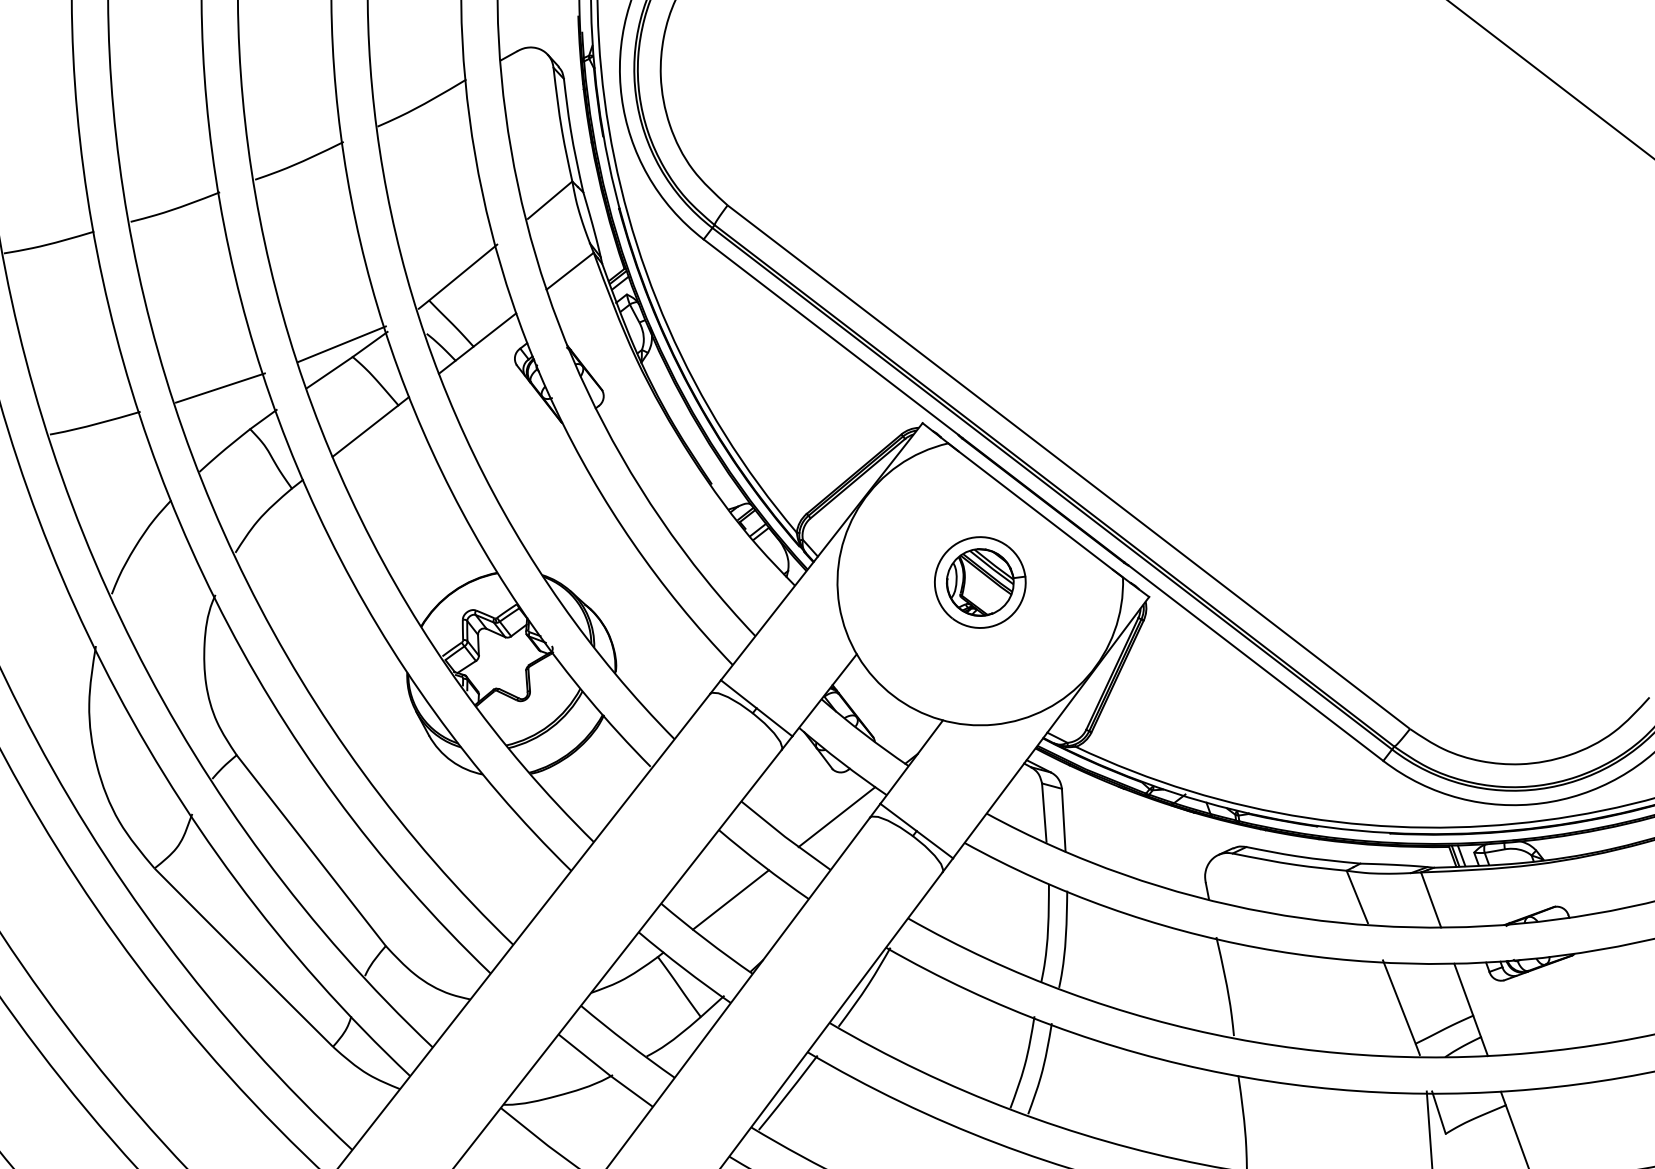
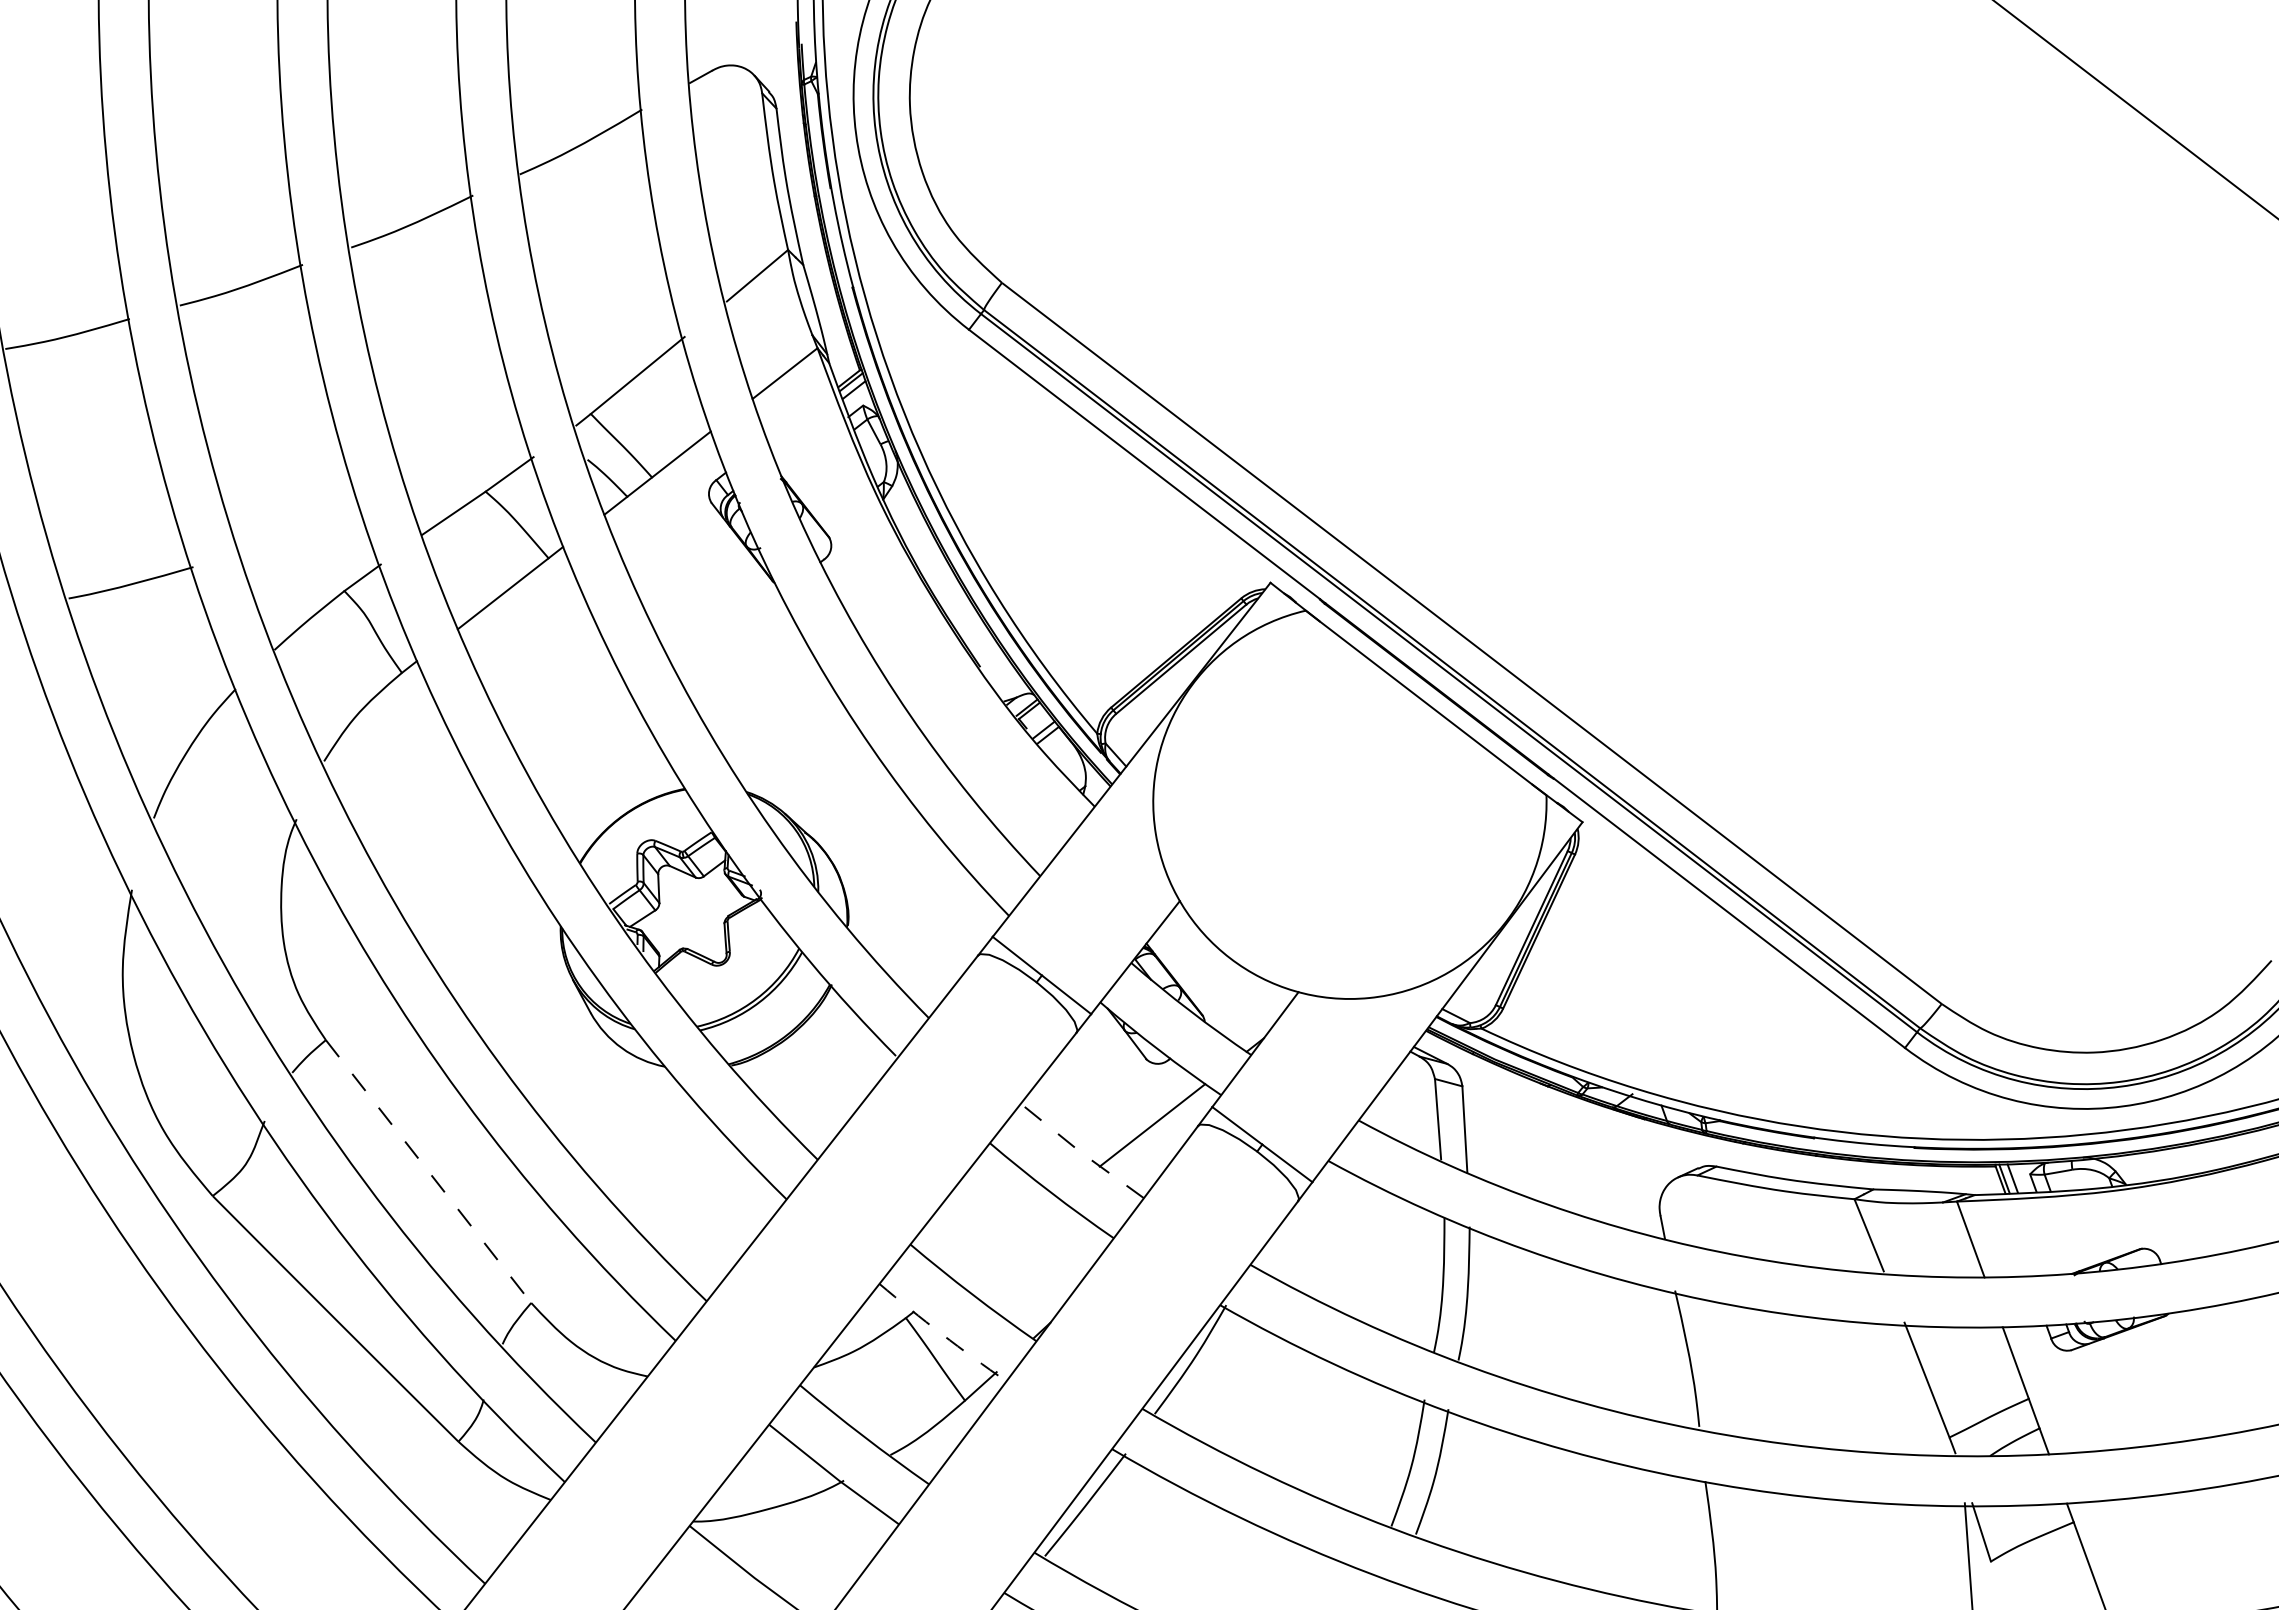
line: (341, 343) -> (470, 473), removed
line: (220, 388) -> (303, 534), removed
part: (979, 581) -> (1349, 801), removed
line: (785, 836) -> (1081, 1152), solid -> dashed
line: (311, 850) -> (428, 1171), solid -> dashed
line: (730, 899) -> (1006, 1239), removed
arc: (683, 968) -> (941, 1334), solid -> dashed

